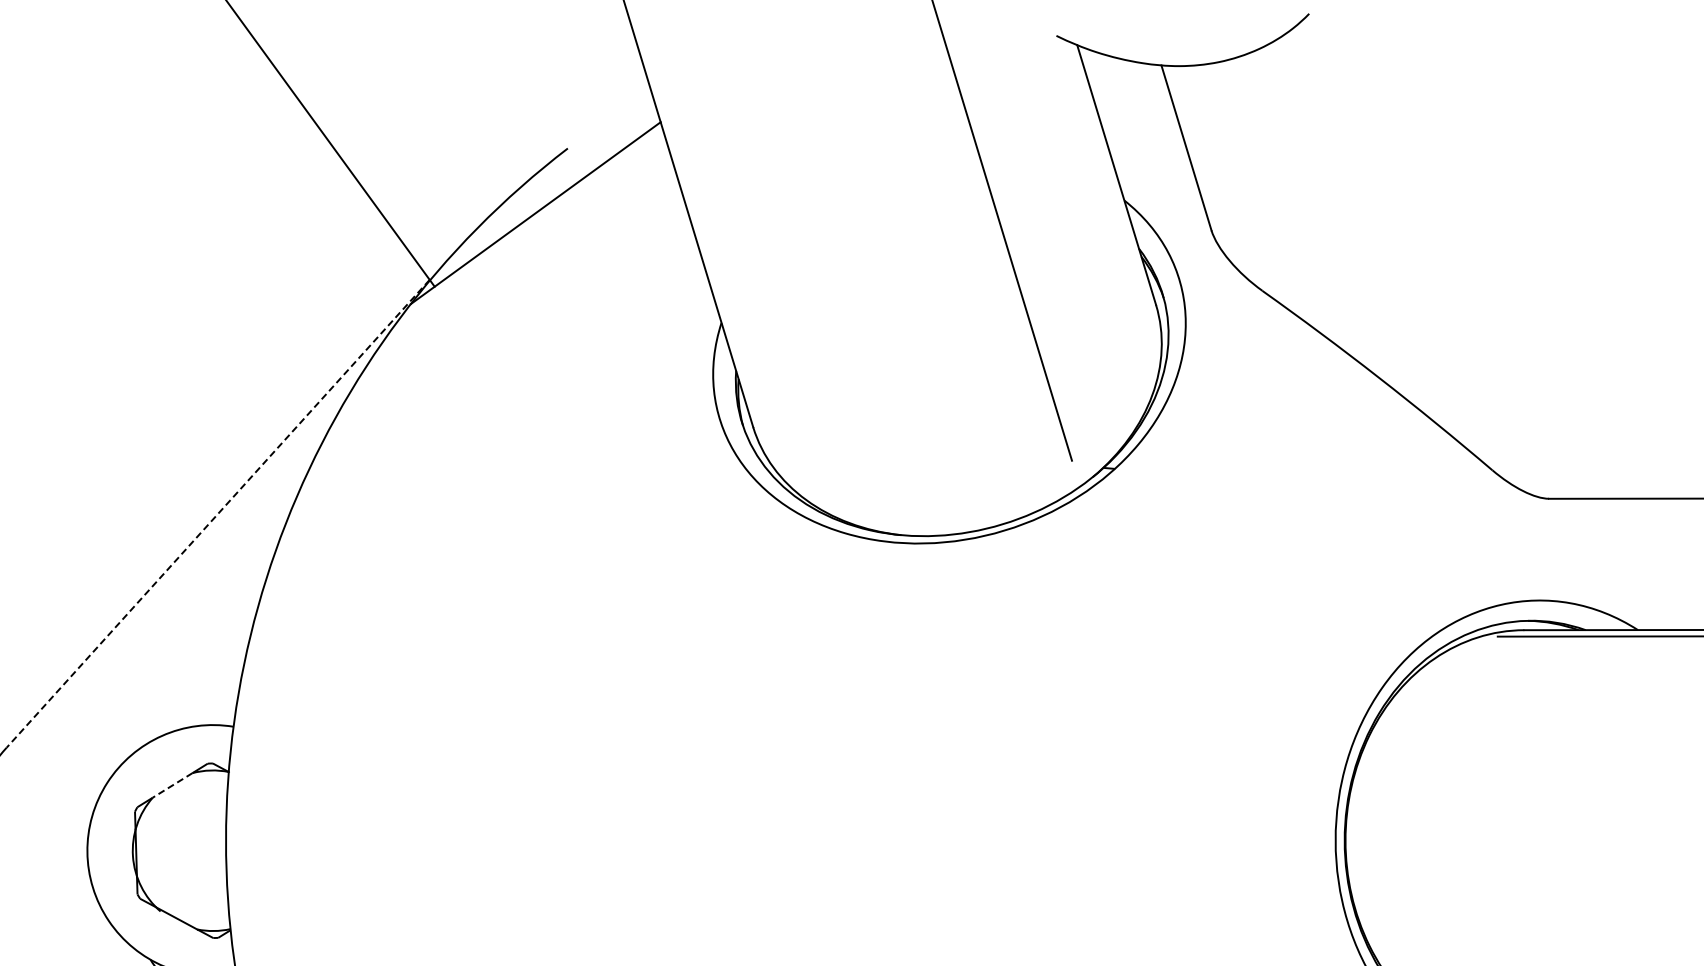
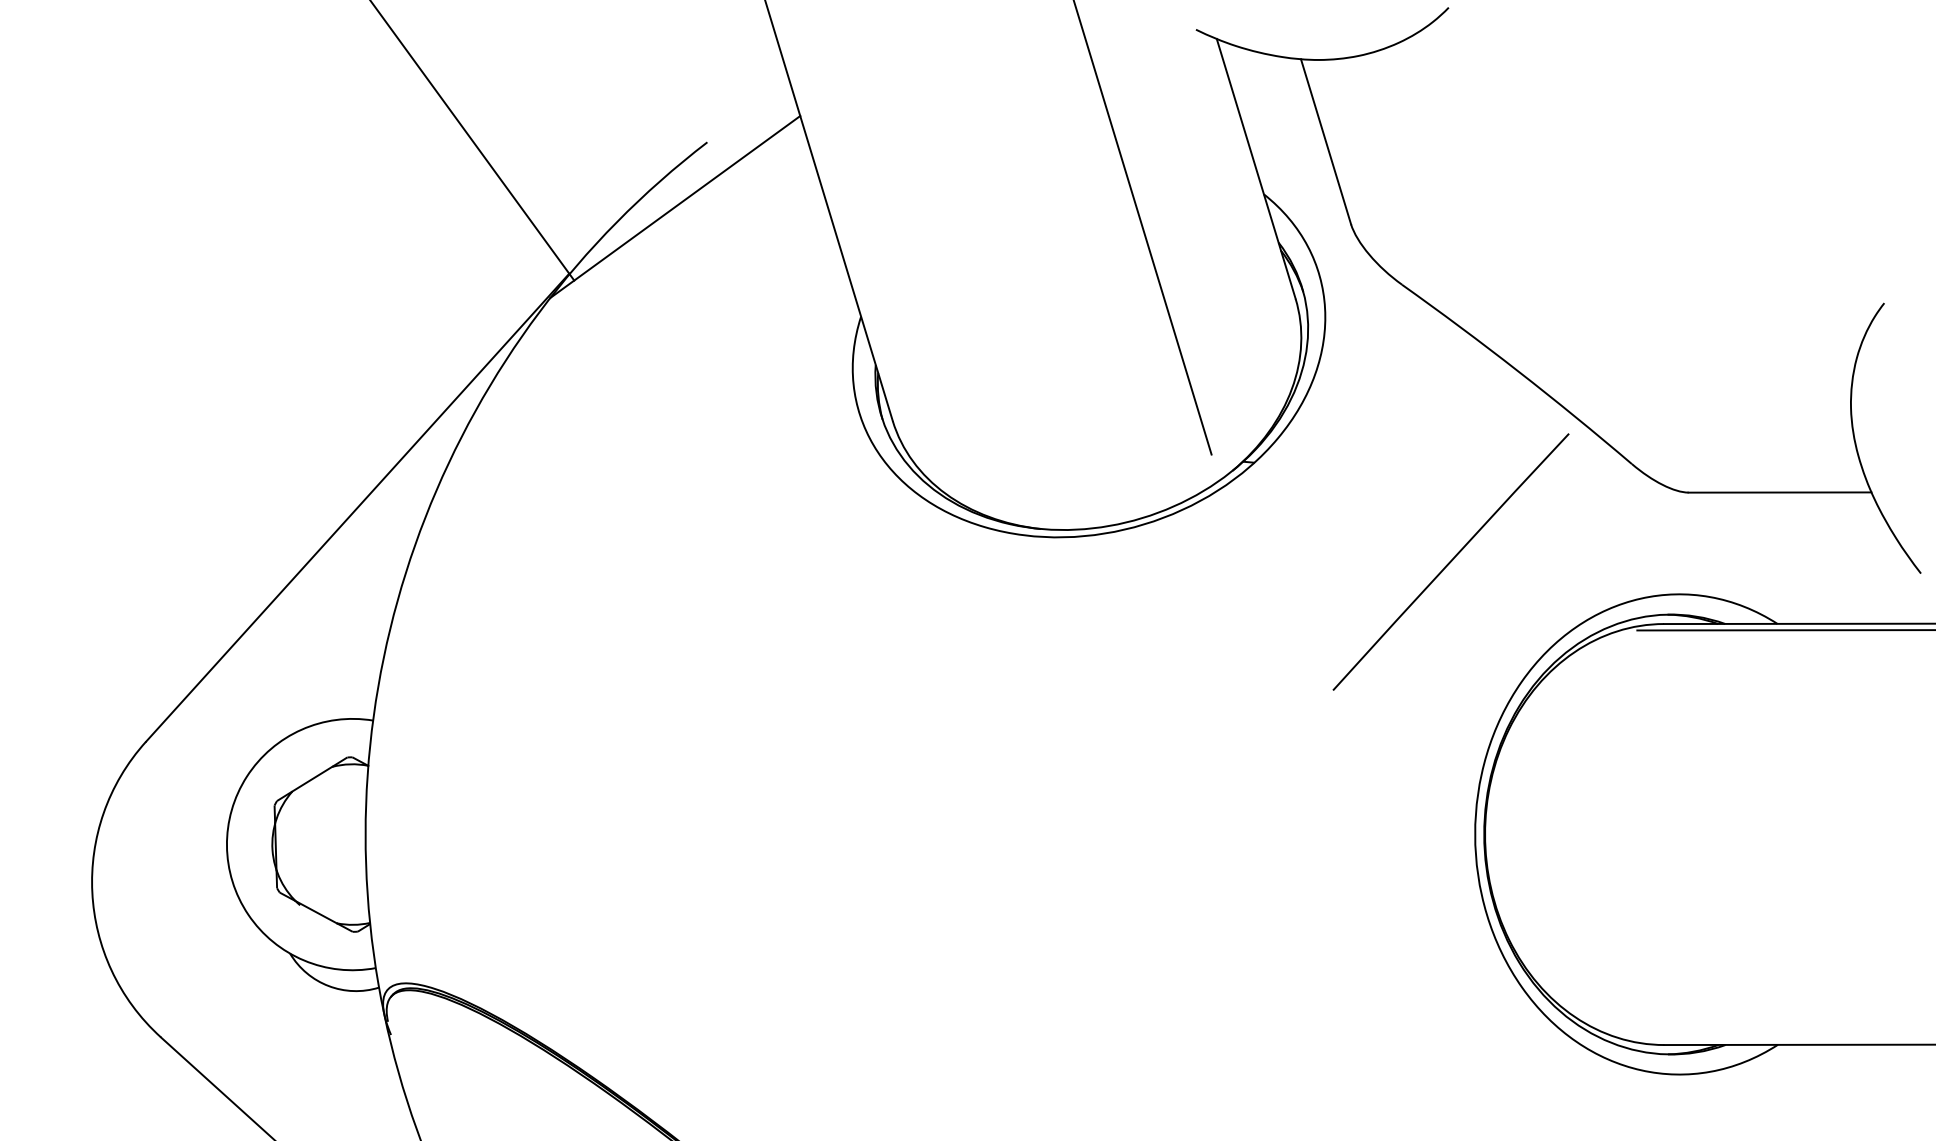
line: (217, 514) -> (357, 508), dashed -> solid
line: (1310, 567) -> (1450, 561), added
line: (171, 785) -> (311, 779), dashed -> solid

